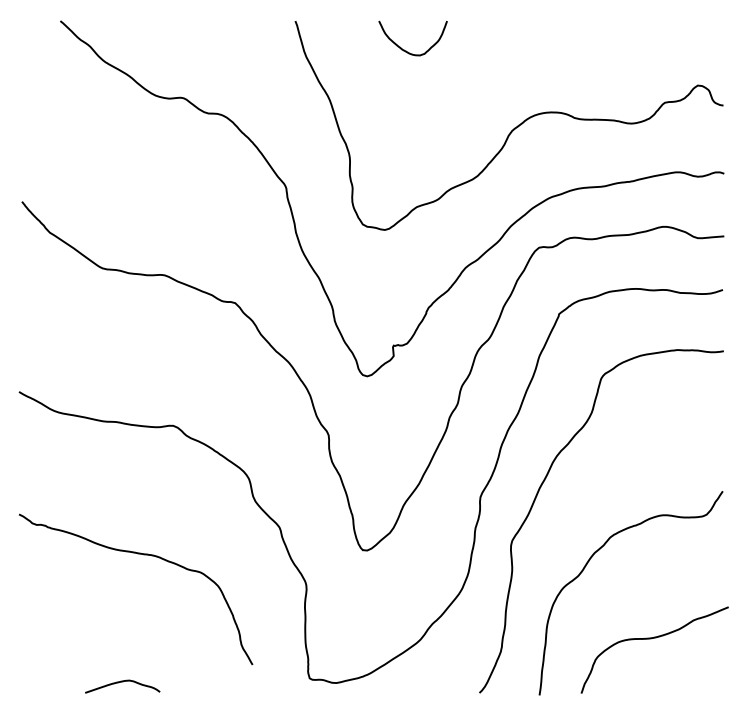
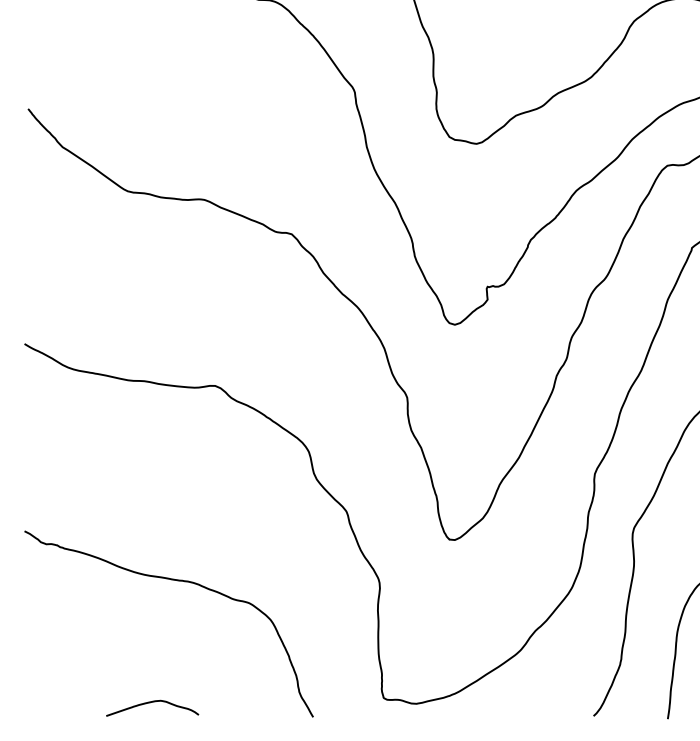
curve: (143, 555) -> (178, 582), moved

